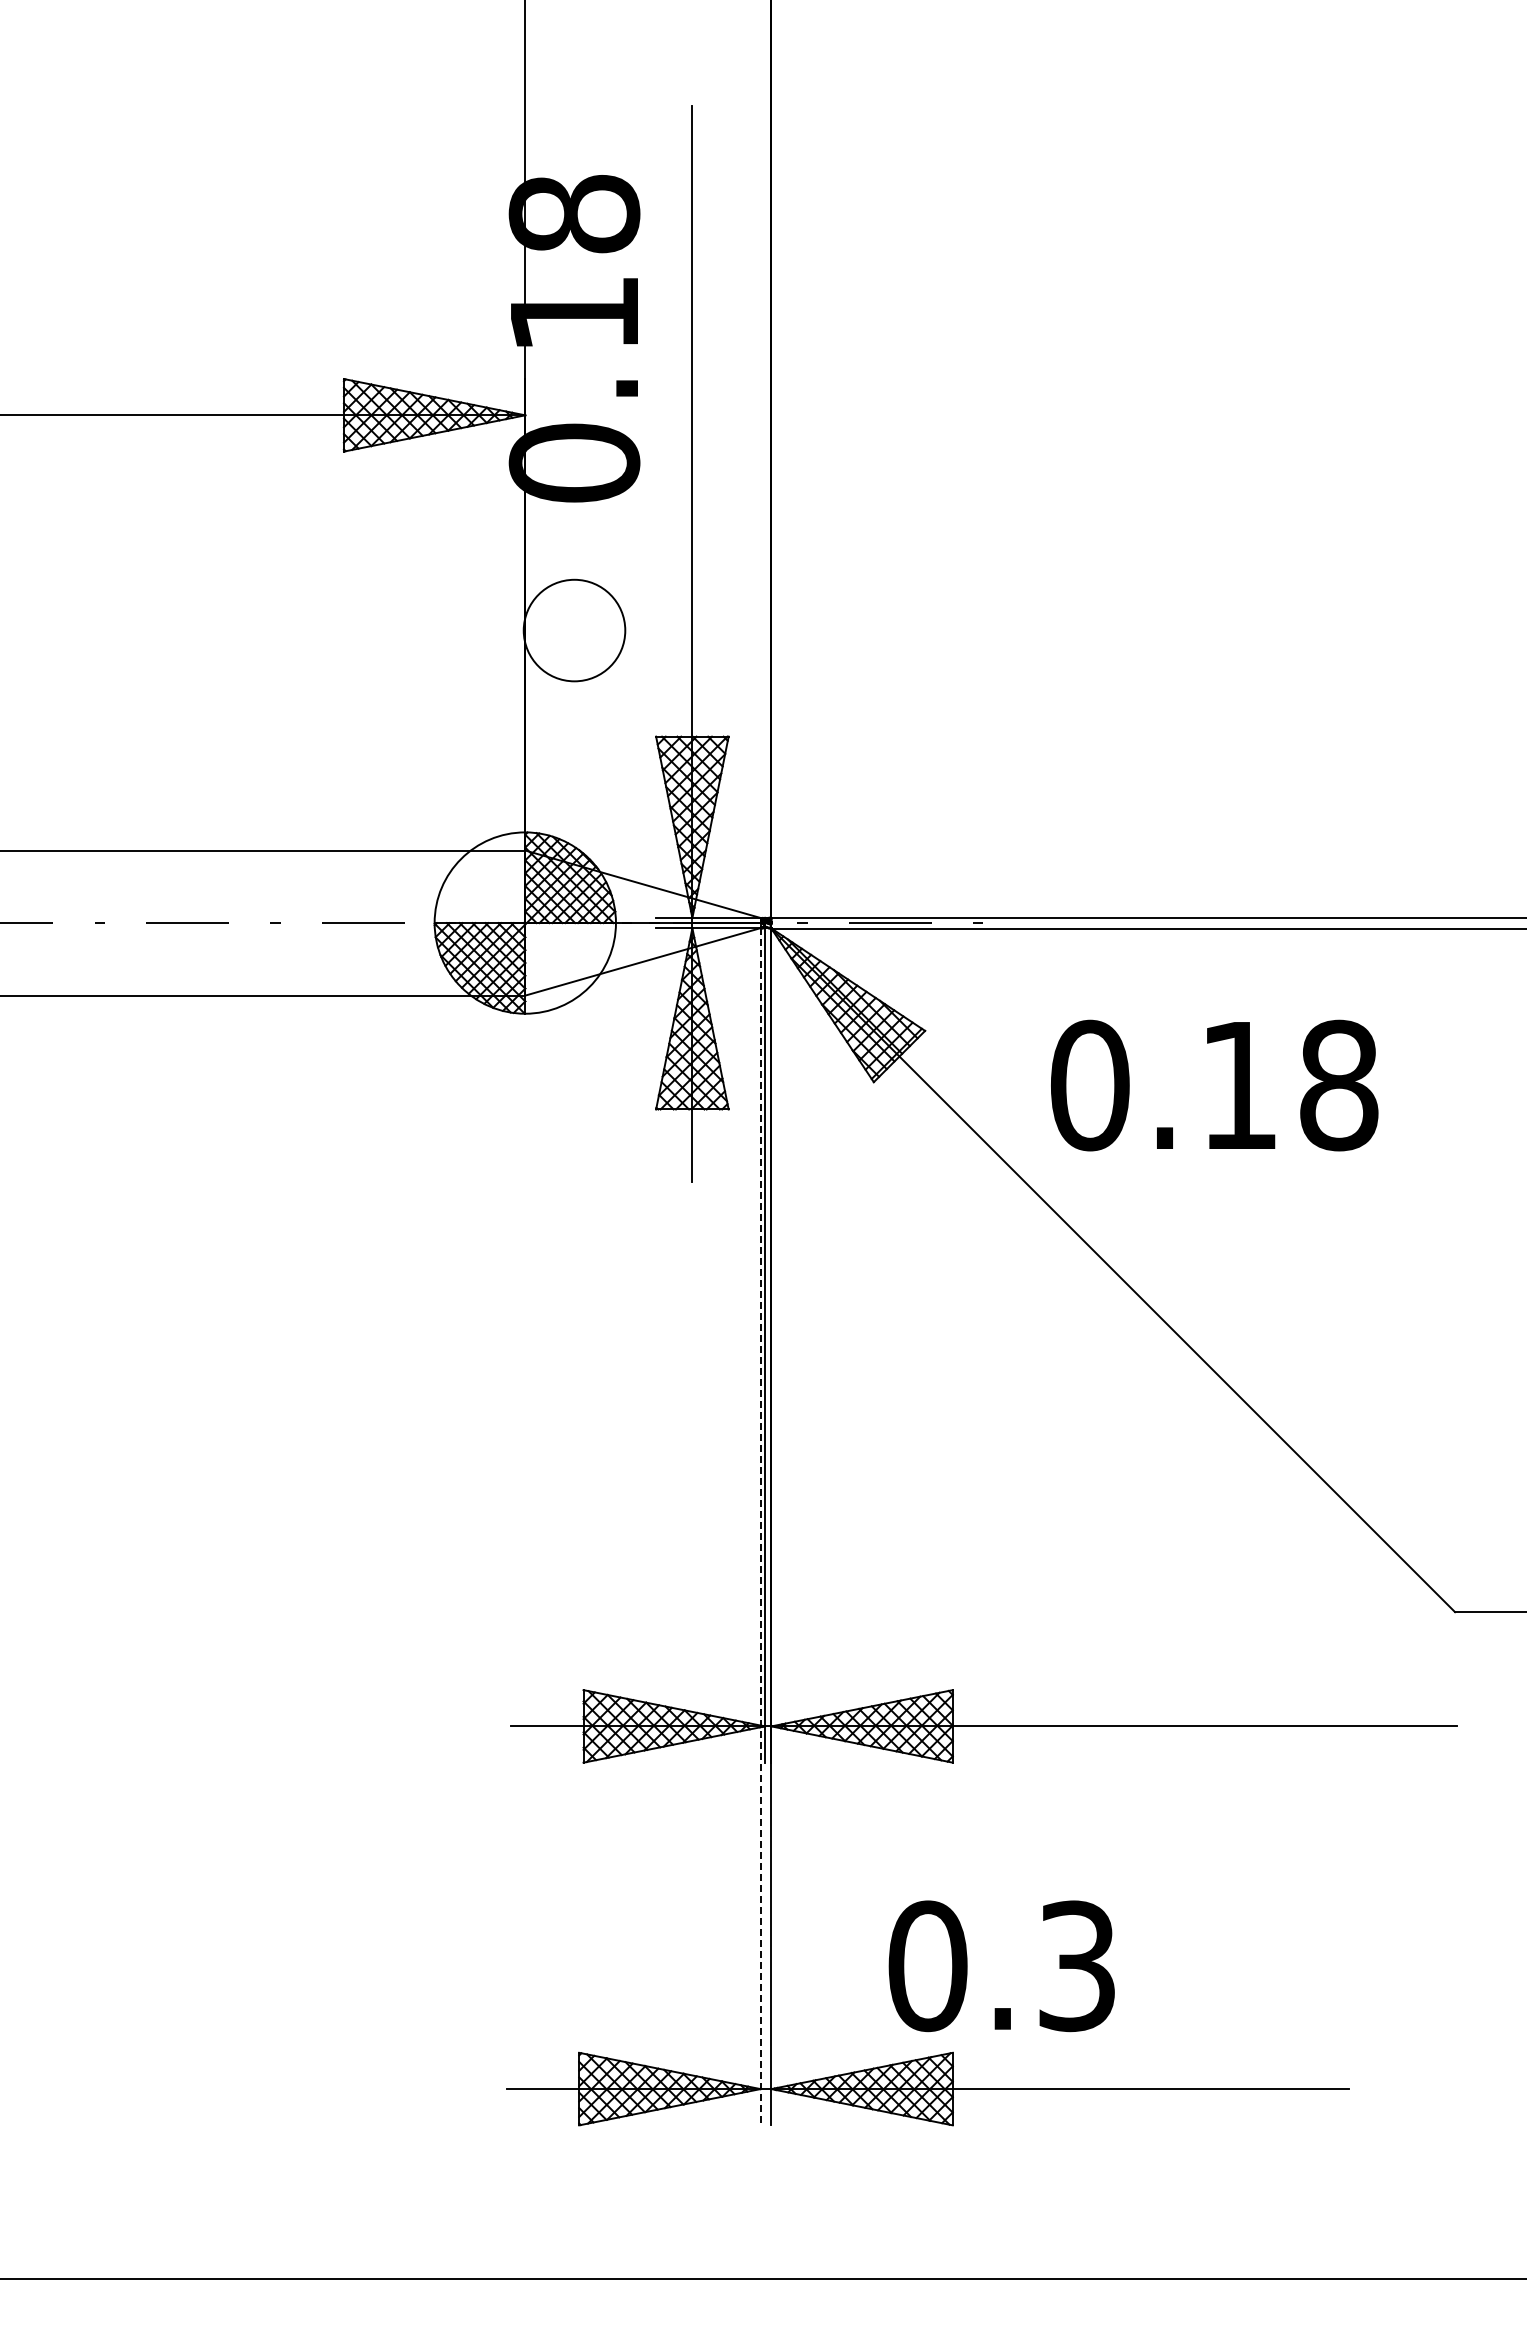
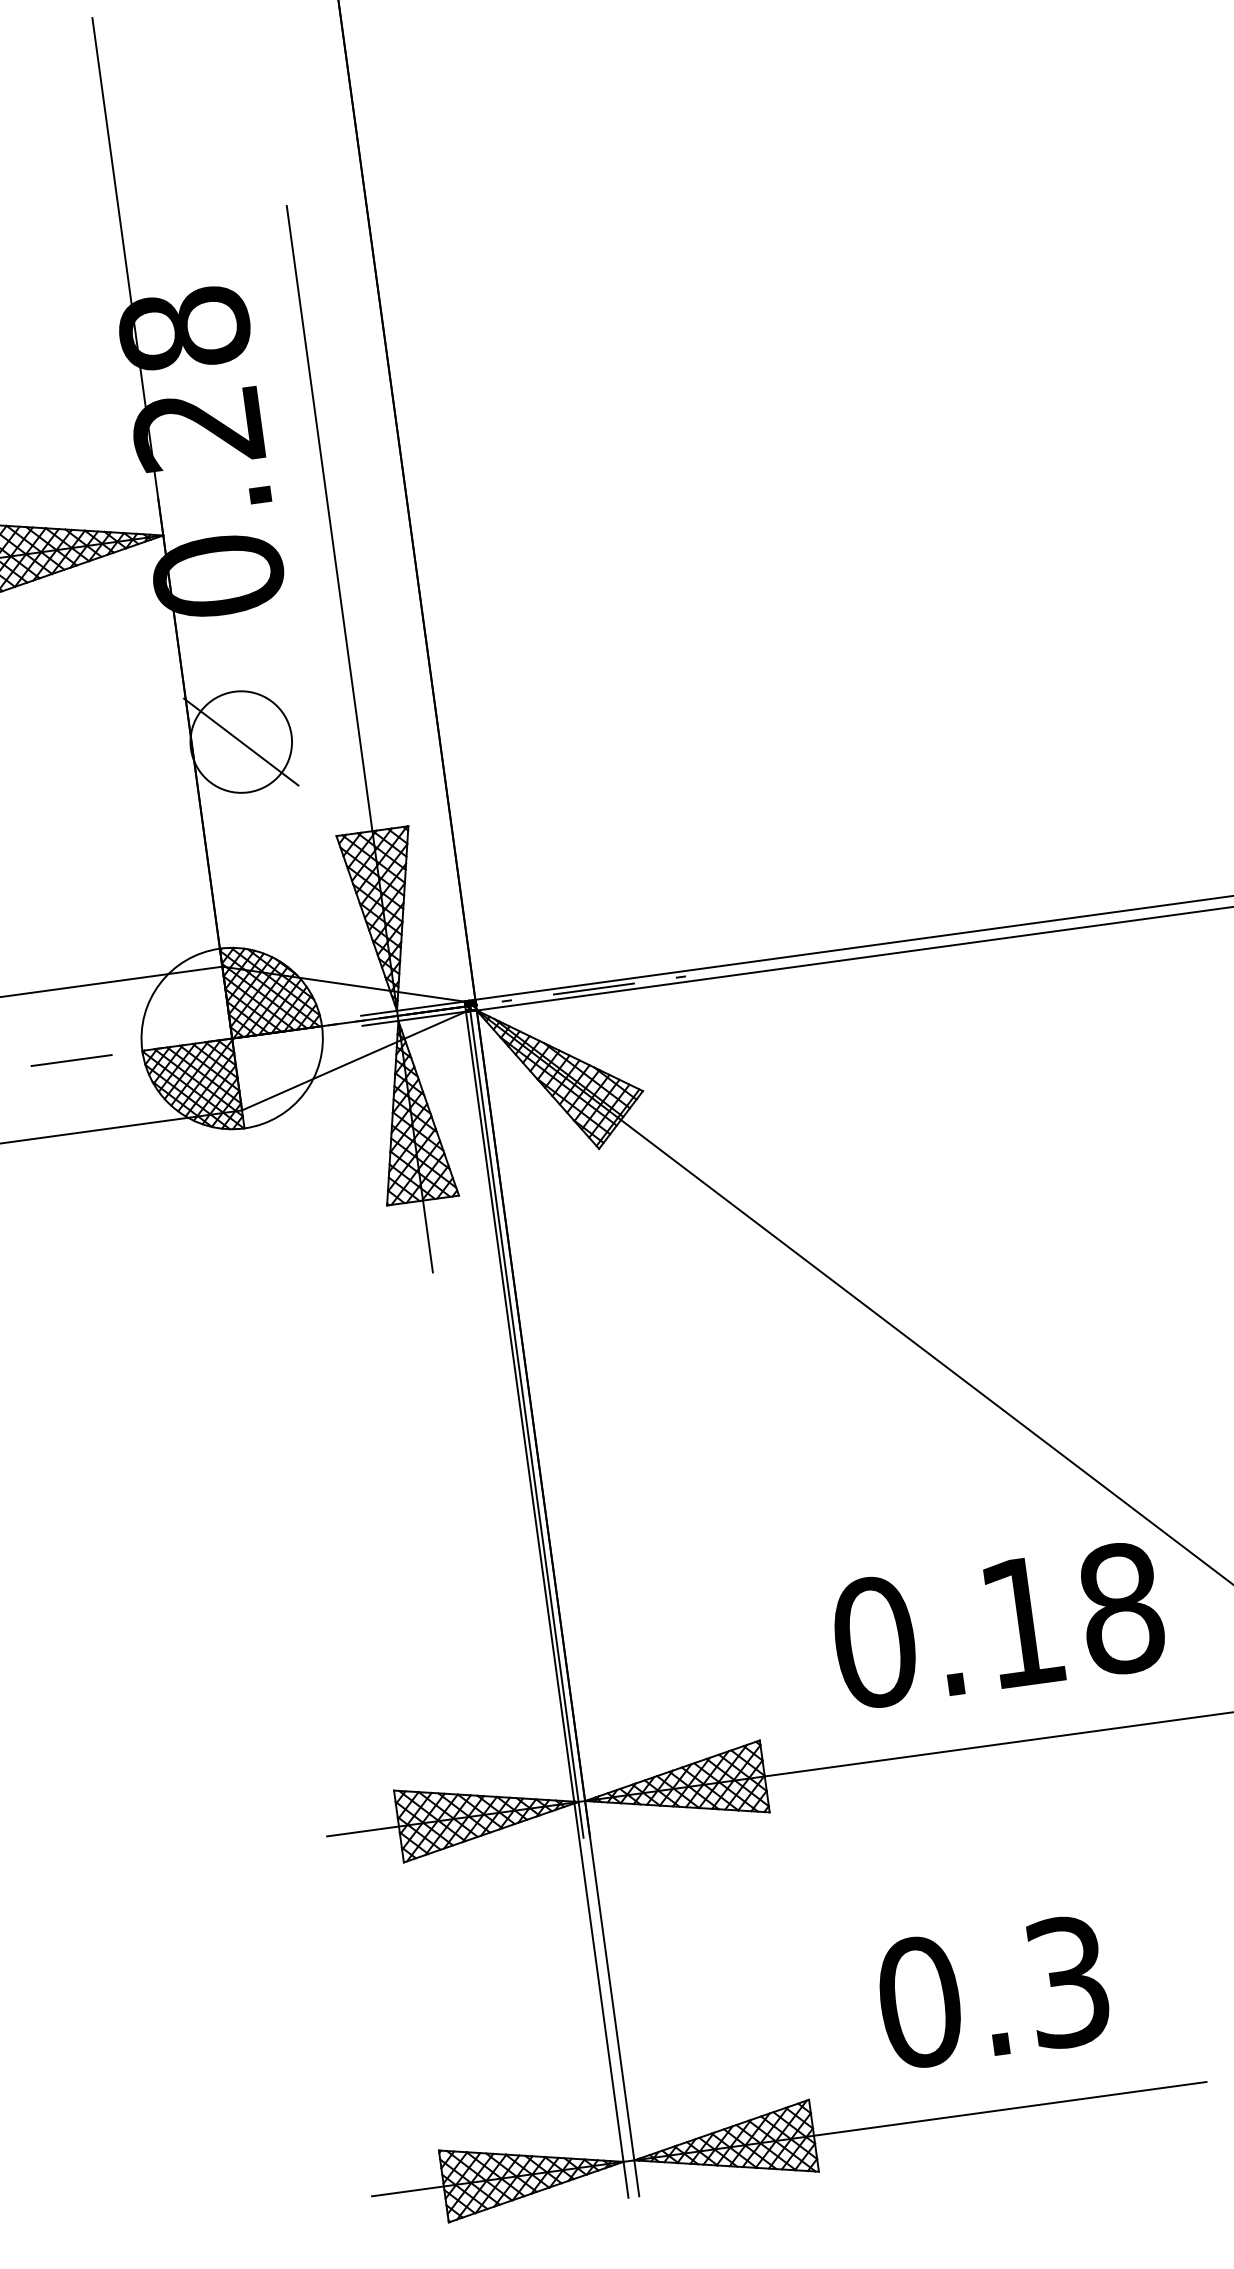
text: (572, 314) -> (196, 429), 0.18 -> 0.28
line: (574, 630) -> (241, 742), added
text: (1214, 1085) -> (998, 1625), moved
line: (760, 1526) -> (547, 1604), dashed -> solid
text: (1001, 1966) -> (992, 1992), moved

